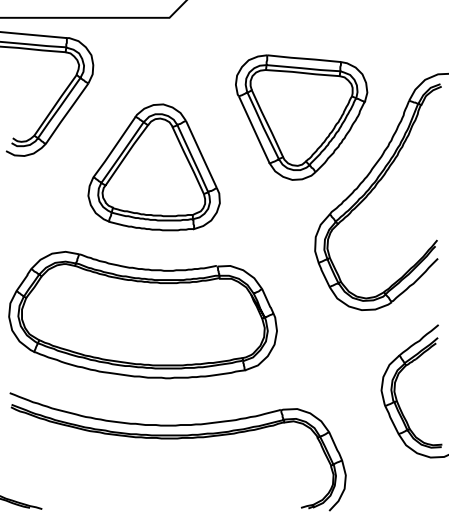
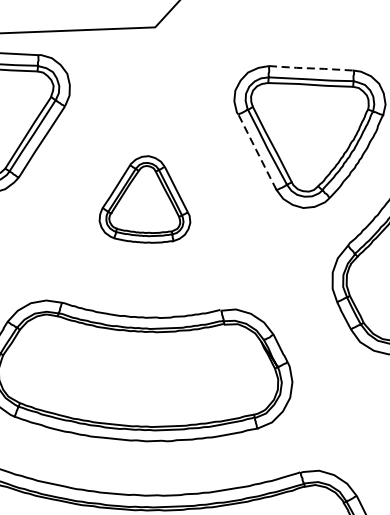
line: (303, 58) -> (310, 68), solid -> dashed
line: (254, 129) -> (257, 151), solid -> dashed
part: (153, 167) -> (143, 199), size x0.6

